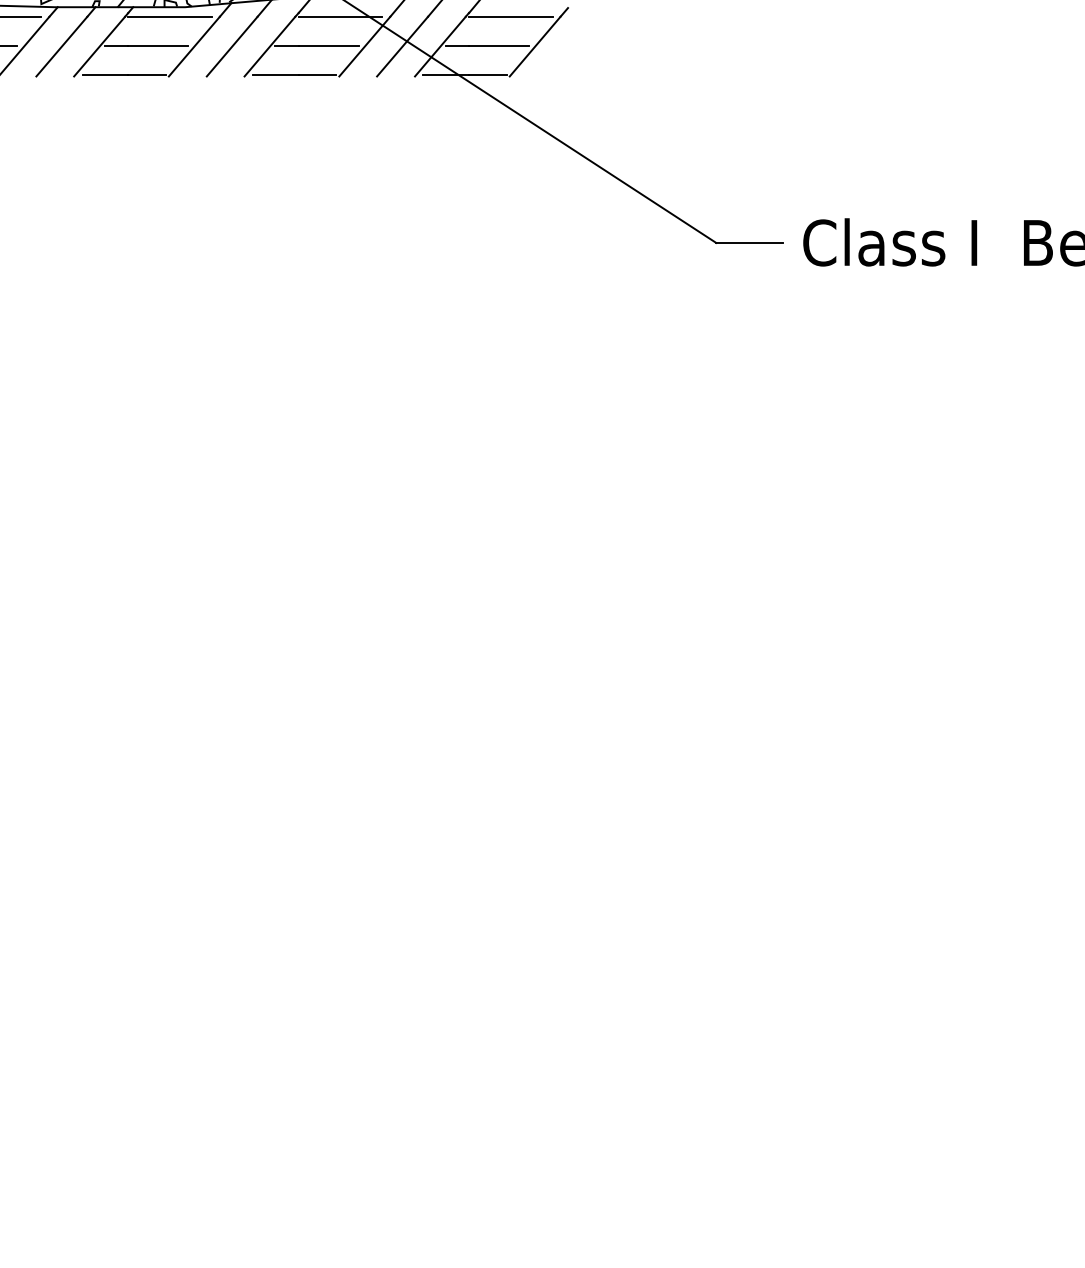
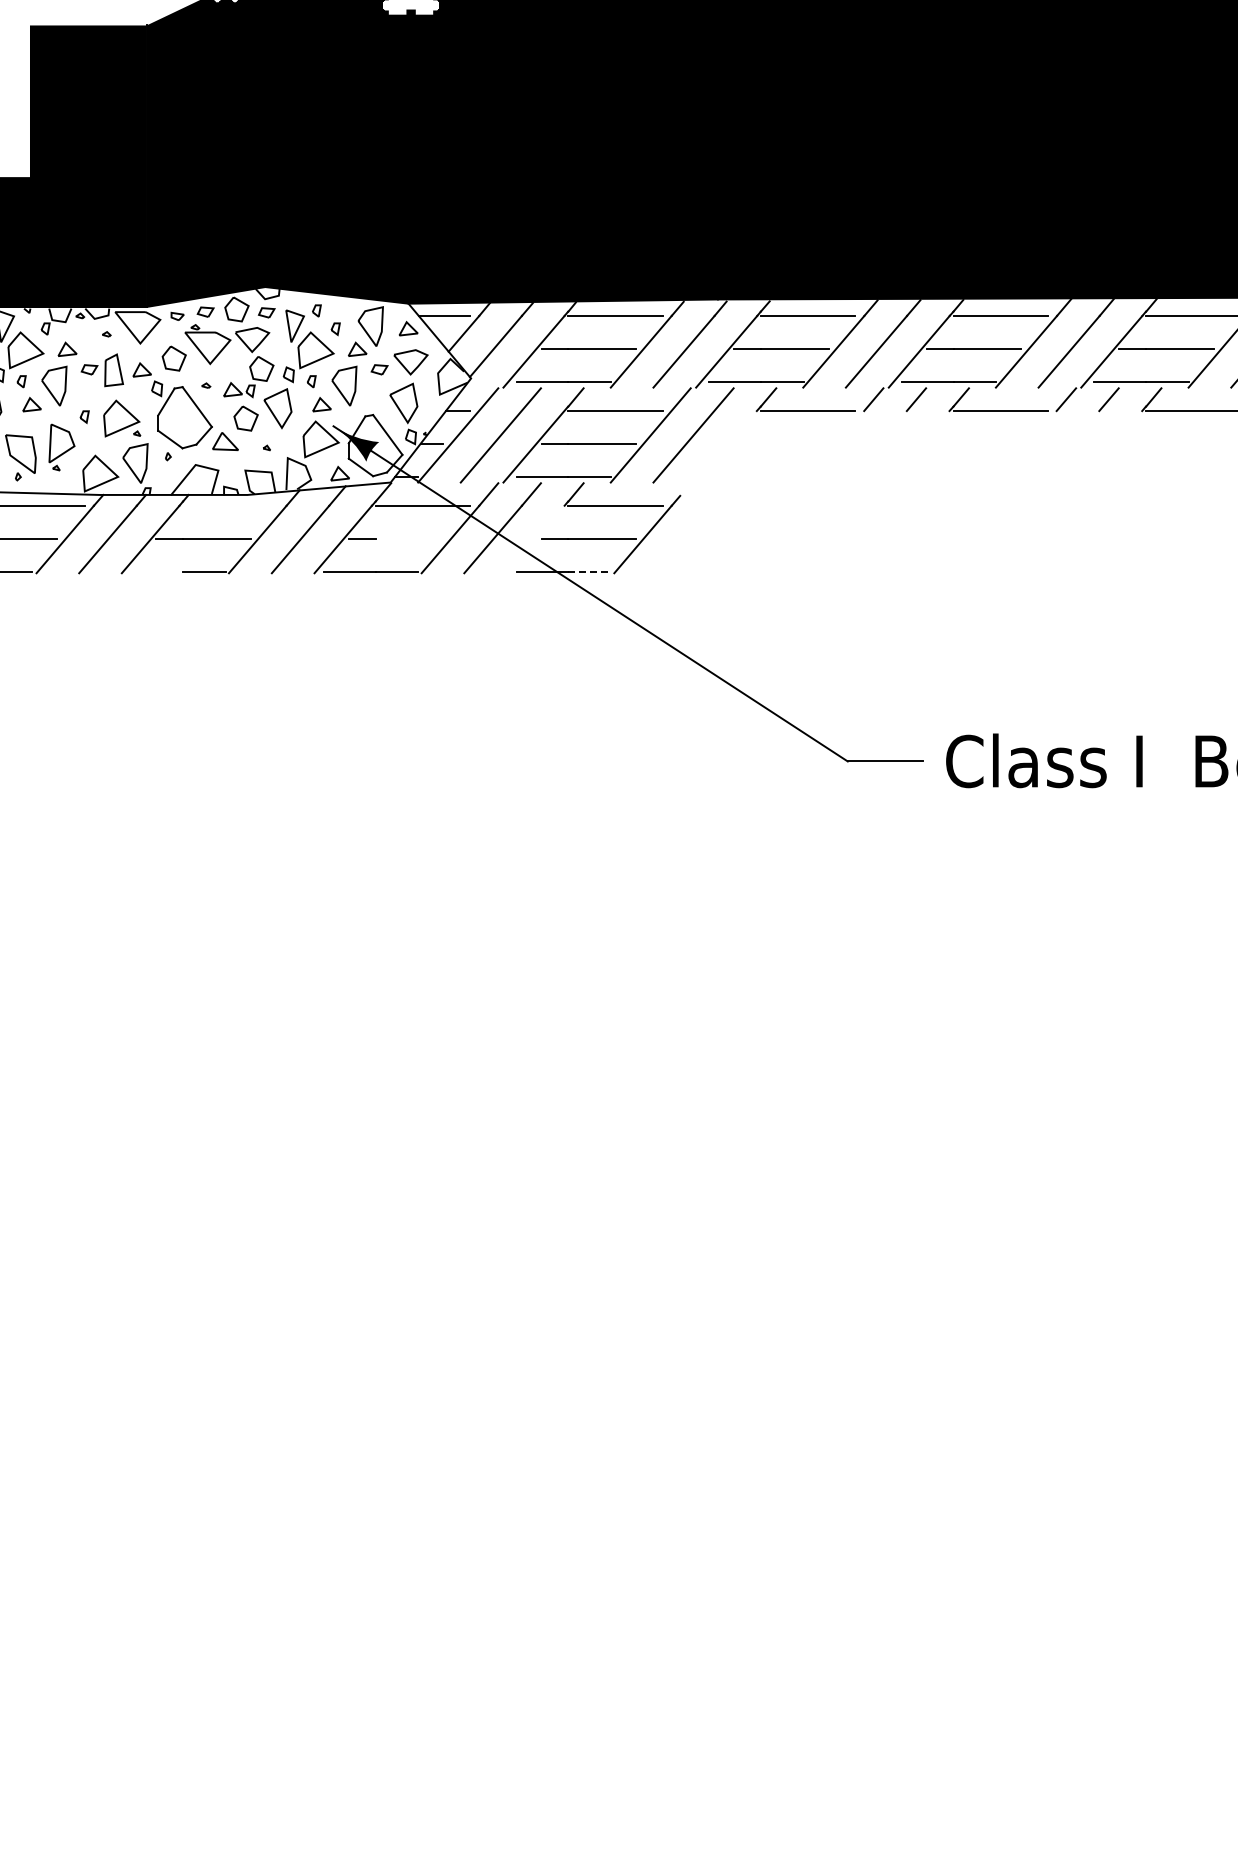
line: (170, 16) -> (230, 505), removed
line: (328, 45) -> (409, 538), removed
line: (440, 46) -> (535, 539), removed
line: (105, 74) -> (157, 571), removed
line: (488, 74) -> (590, 571), solid -> dashed

